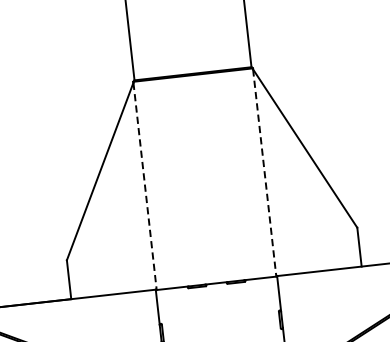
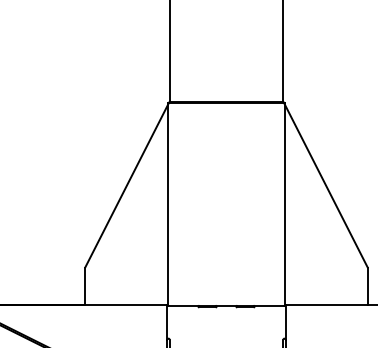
line: (264, 172) -> (284, 204), dashed -> solid
line: (145, 185) -> (168, 204), dashed -> solid

